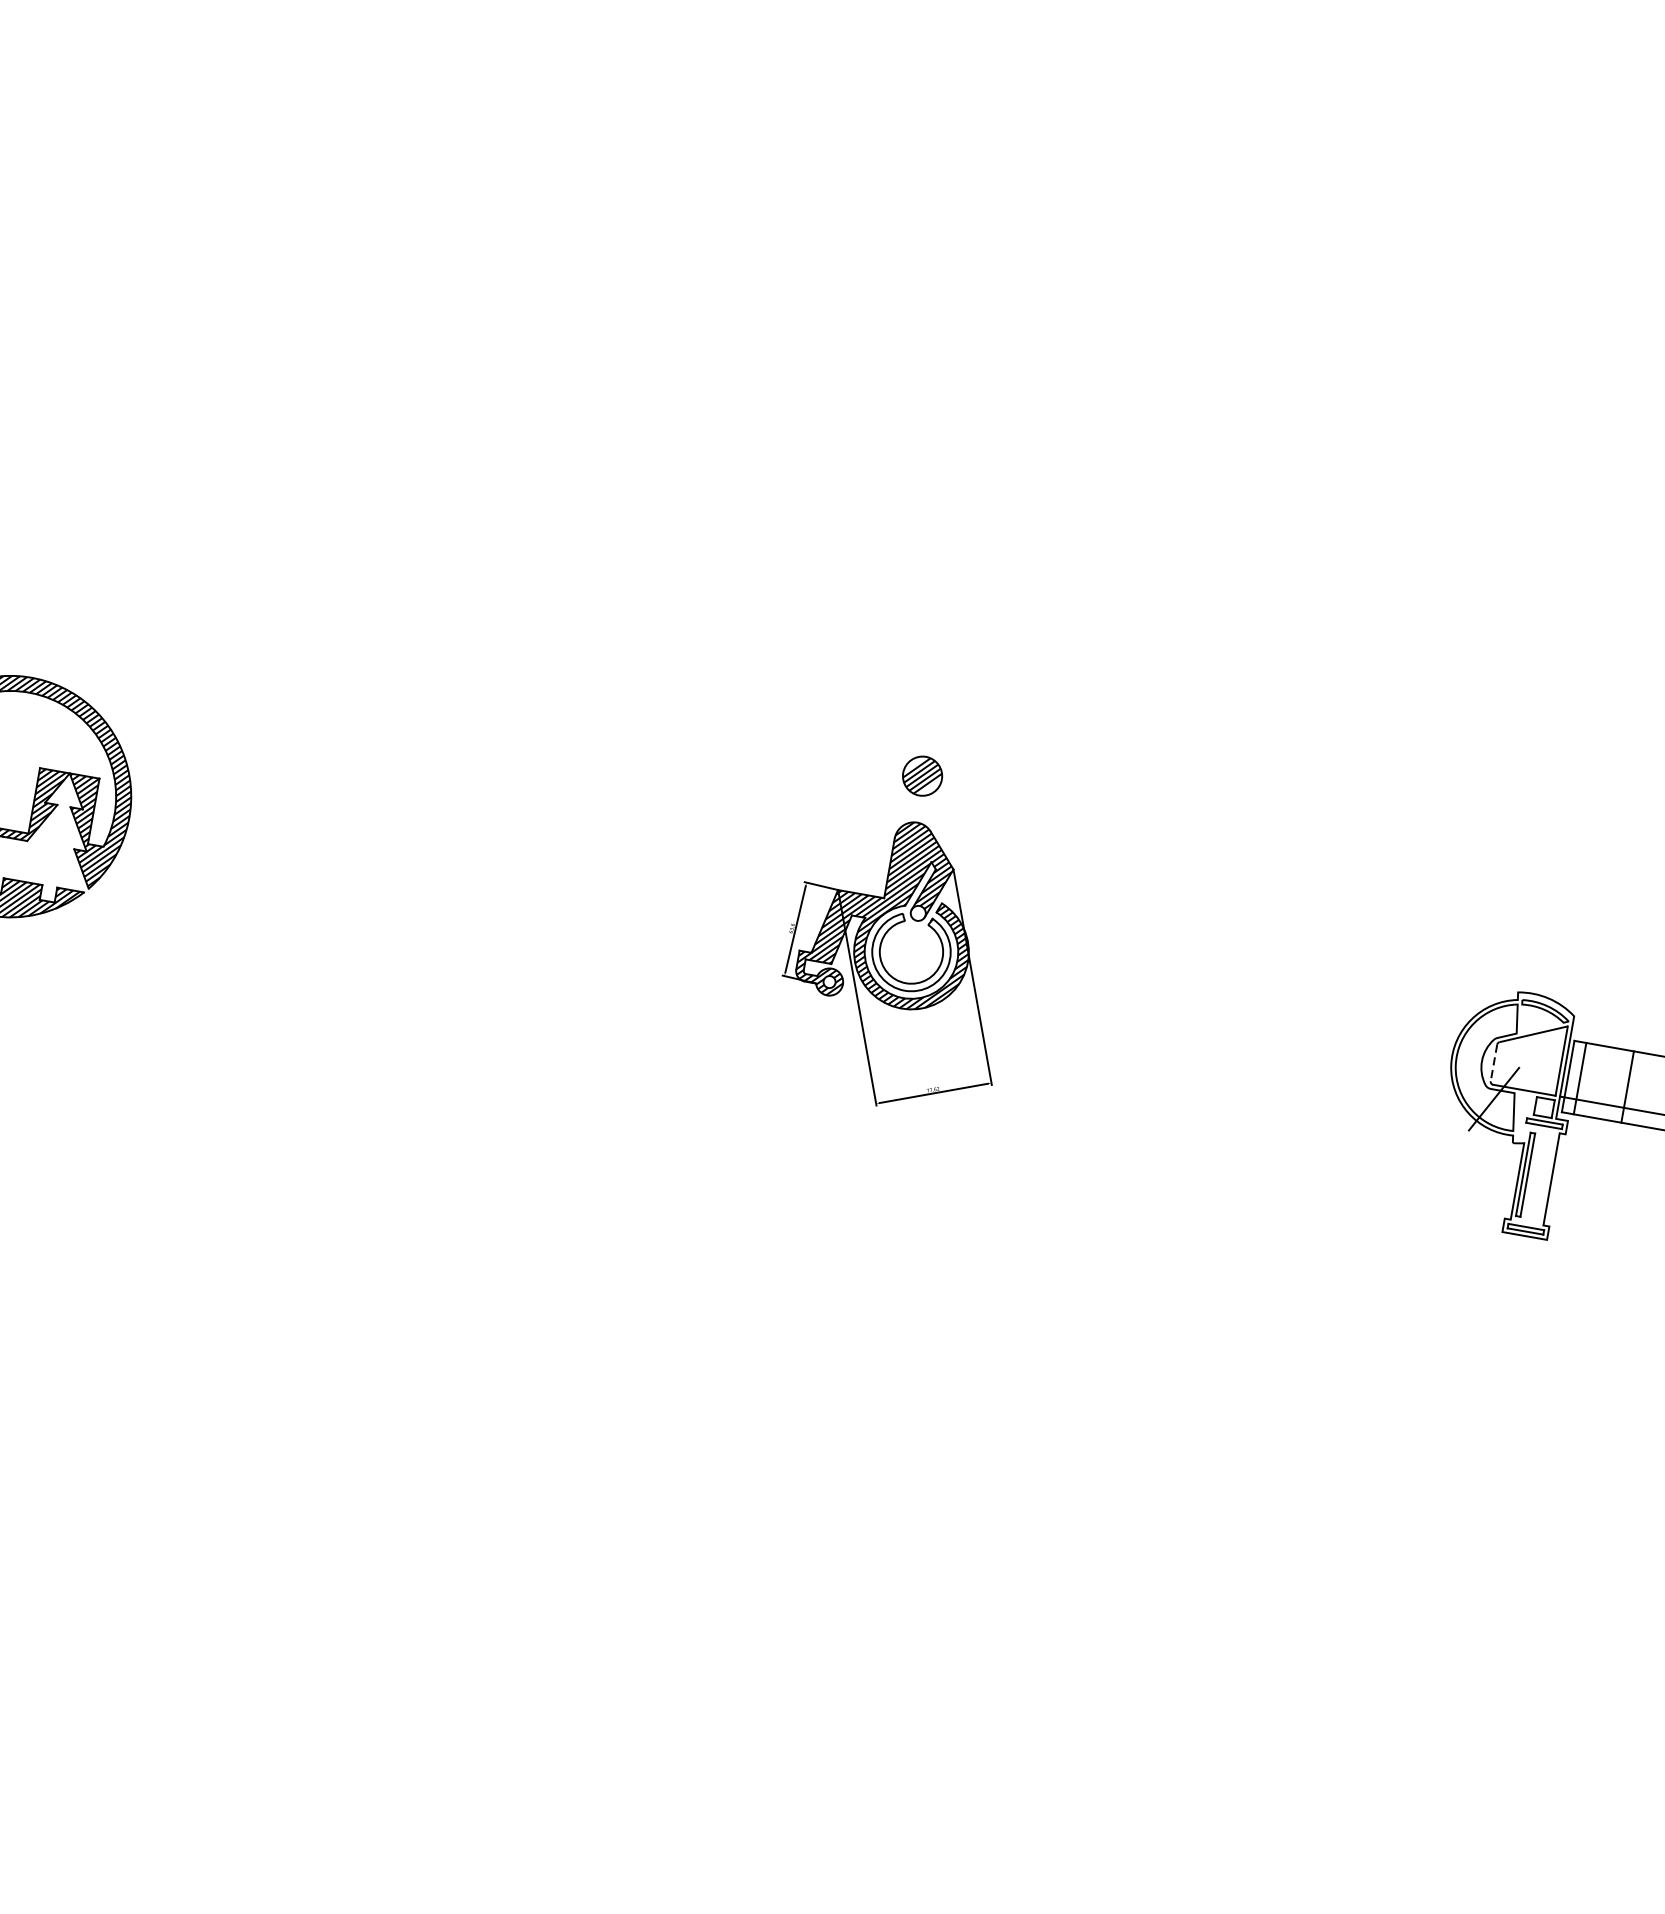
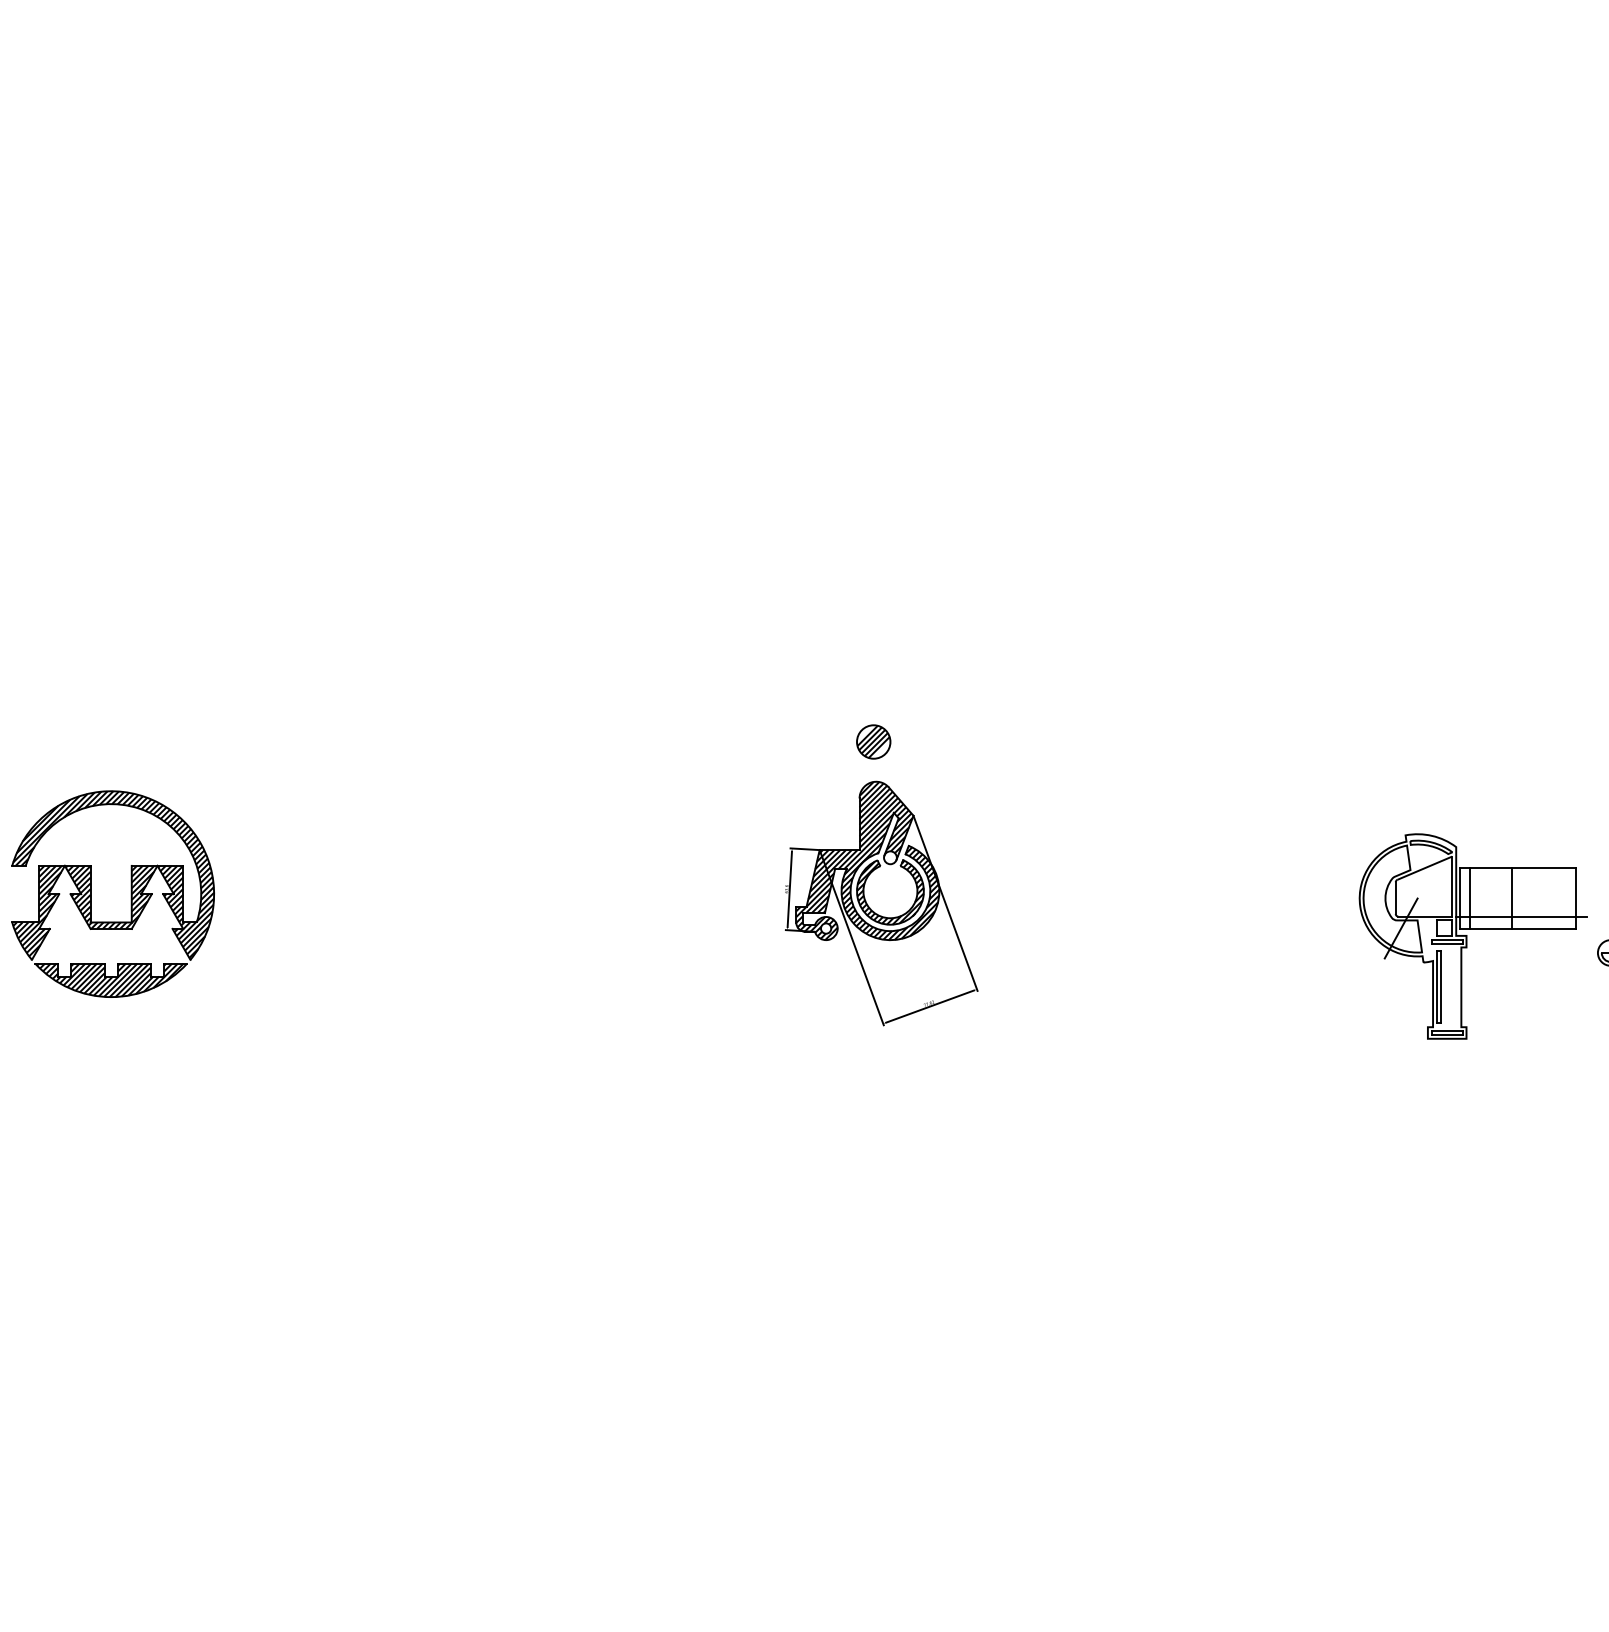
hatch: (911, 953) -> (890, 892), added
line: (1493, 1063) -> (1395, 898), dashed -> solid

